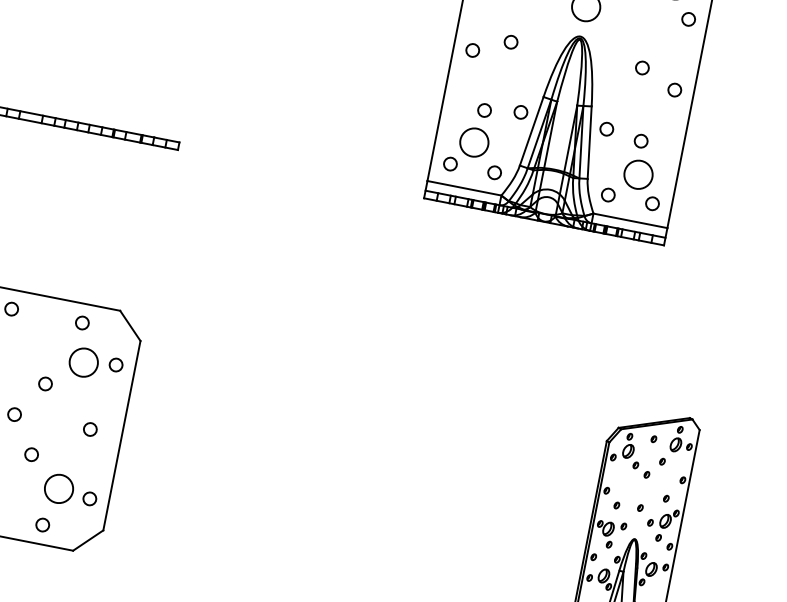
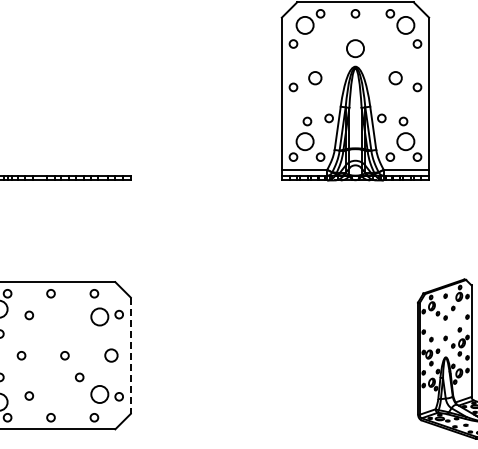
circle: (510, 41) -> (314, 77), size x1.6
circle: (642, 66) -> (395, 77), size x1.6
circle: (45, 383) -> (79, 333), removed
circle: (90, 429) -> (111, 355), size x1.6
line: (121, 436) -> (130, 356), solid -> dashed

